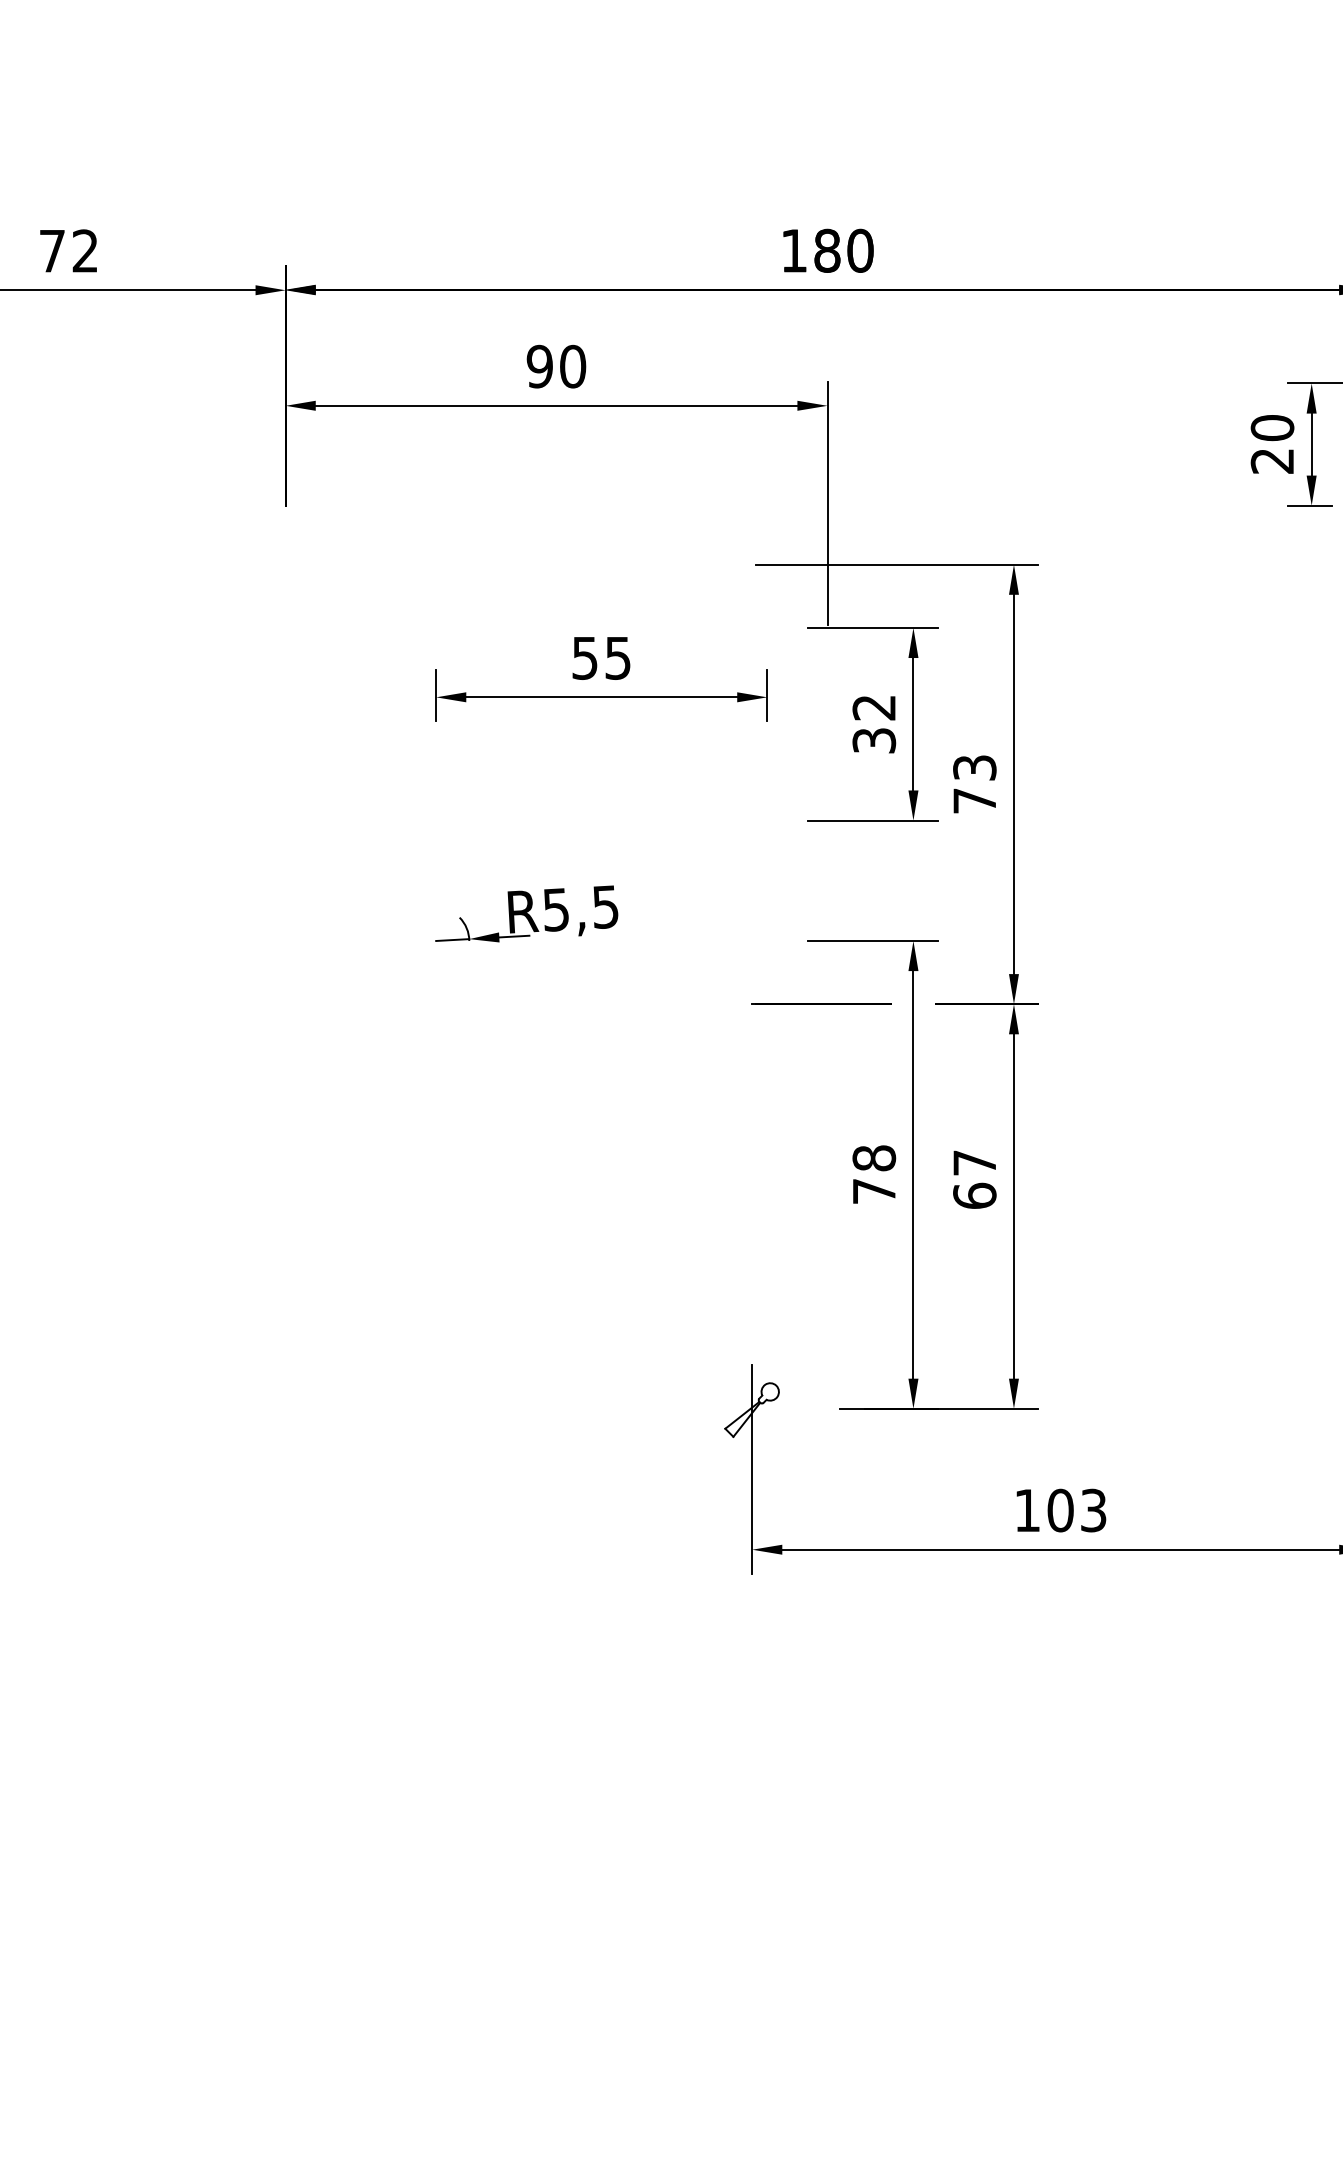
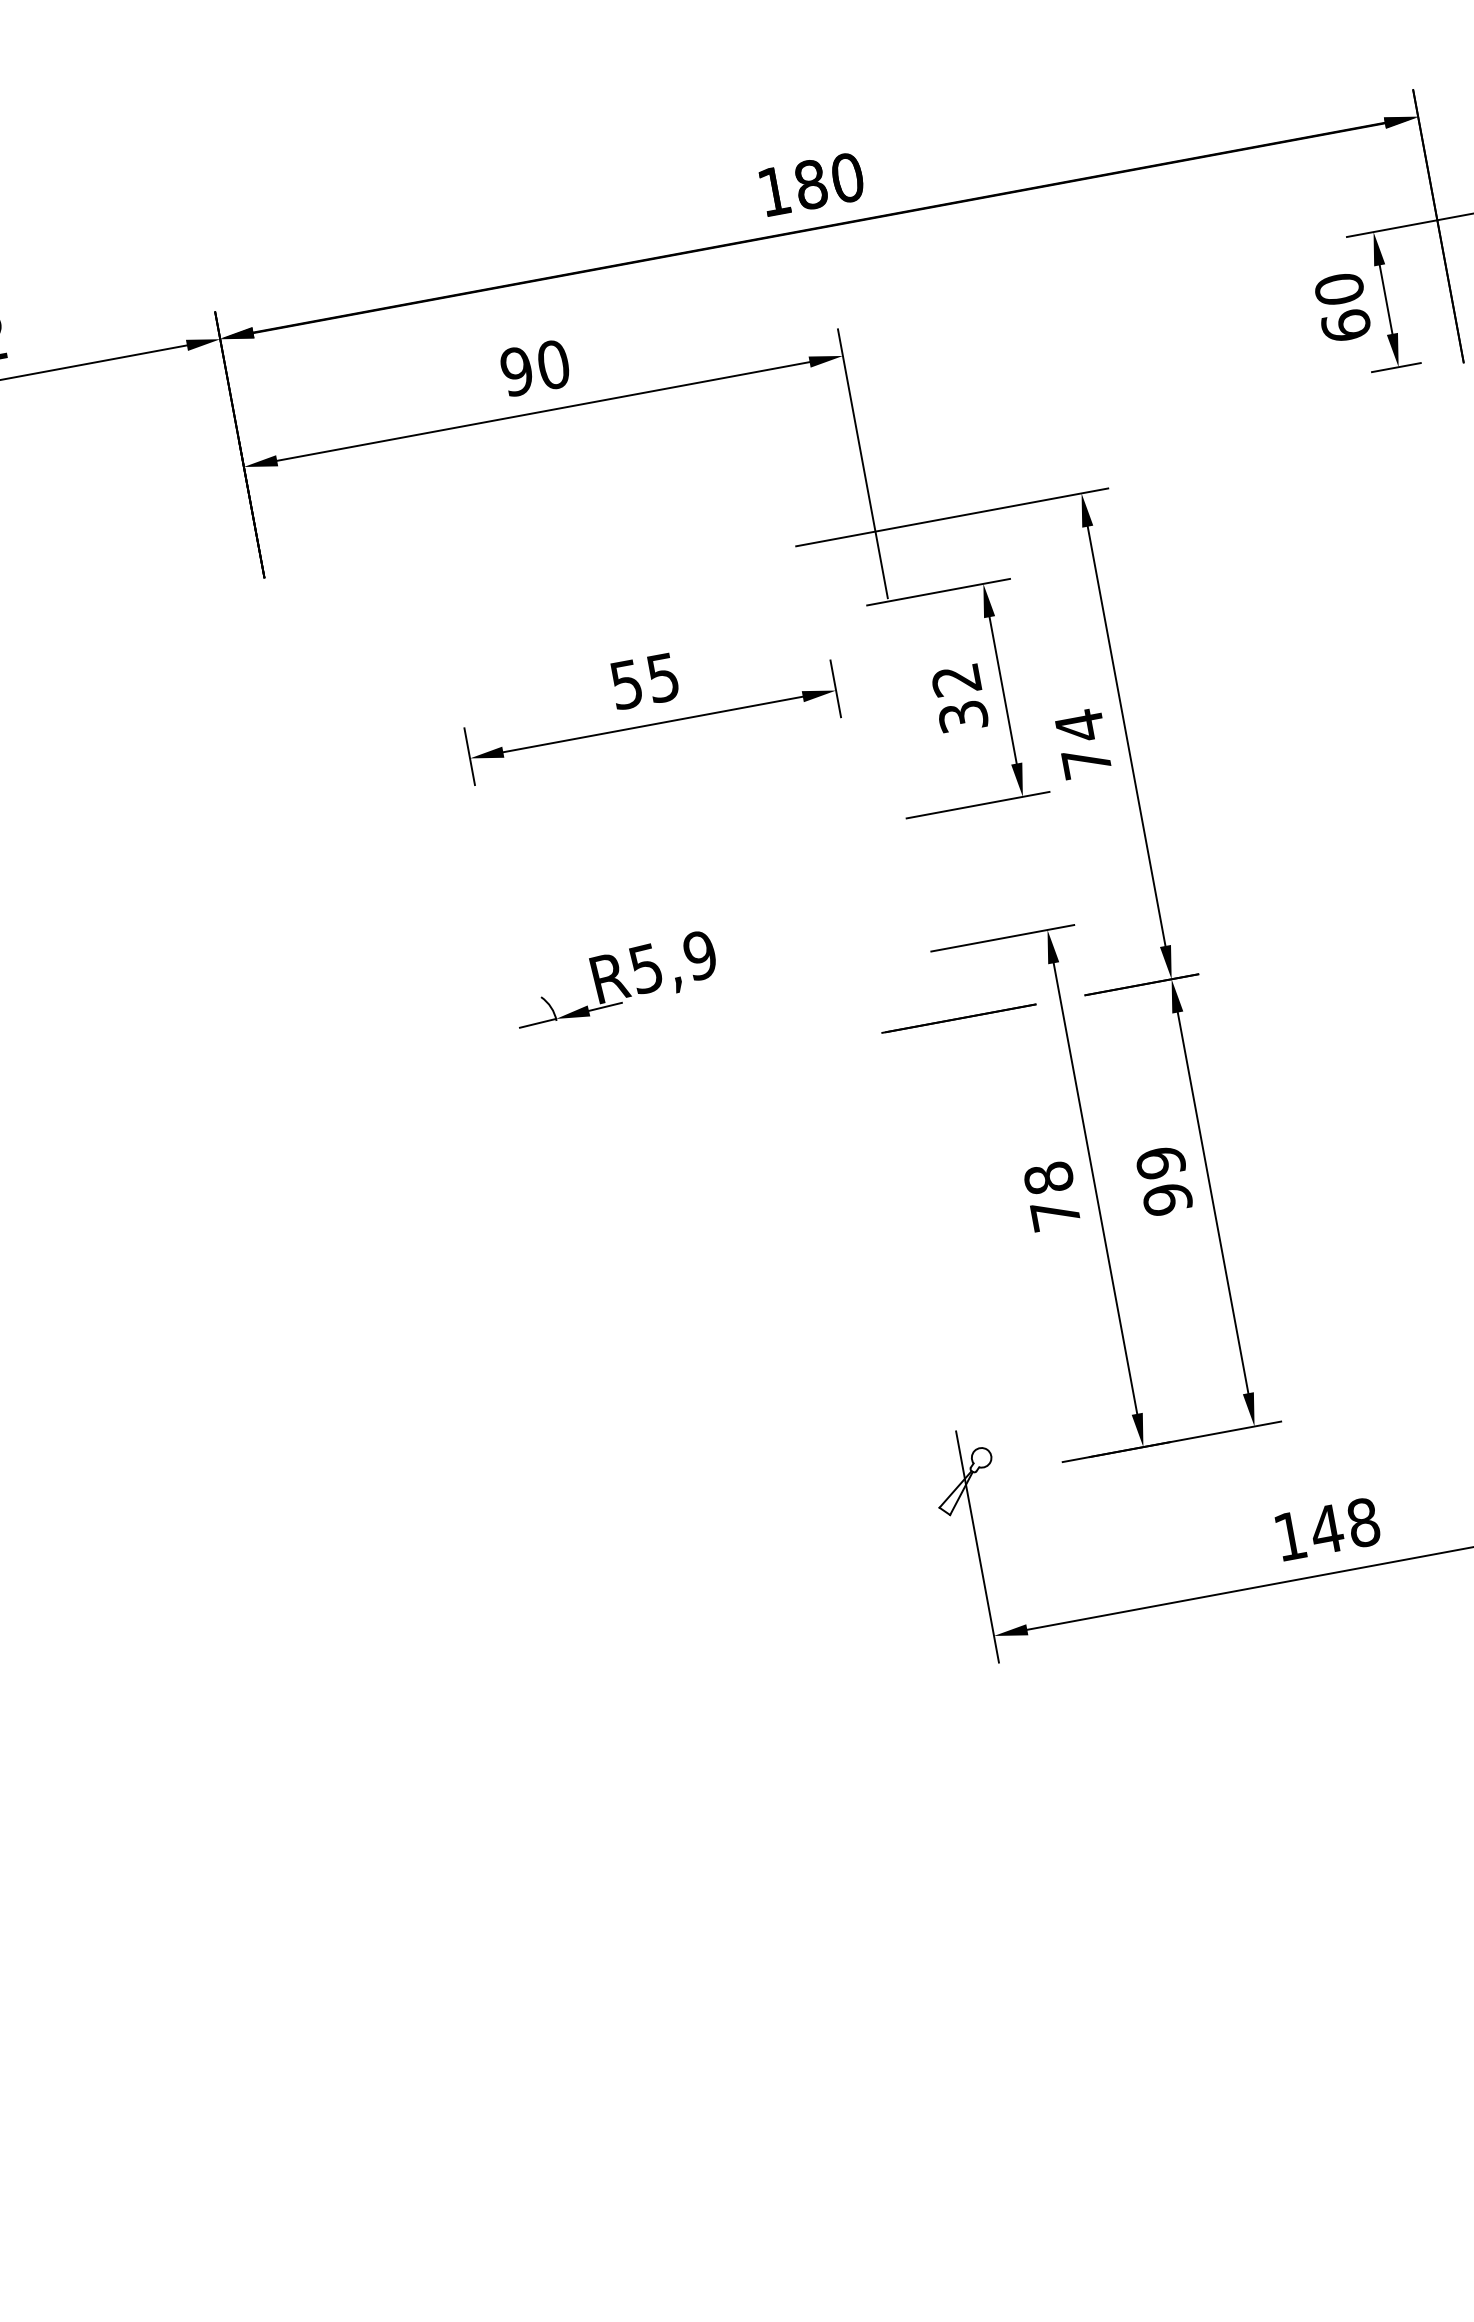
text: (1272, 460) -> (1346, 325), 20 -> 60
text: (974, 767) -> (1079, 725), 73 -> 74
text: (605, 906) -> (700, 954), R5,5 -> R5,9
text: (974, 1179) -> (1163, 1181), 67 -> 99
text: (1076, 1510) -> (1344, 1526), 103 -> 148

